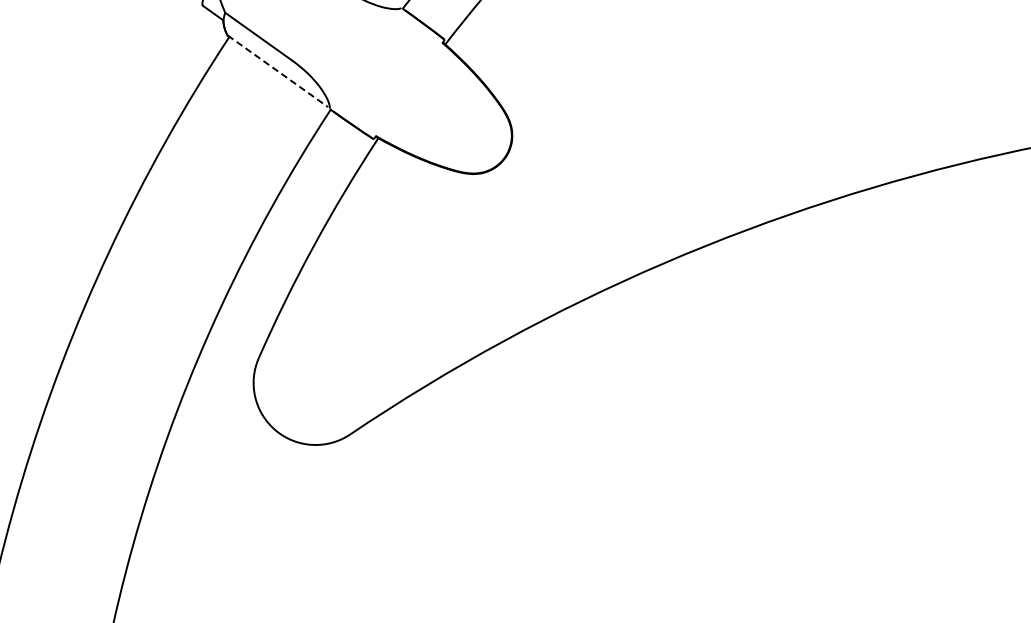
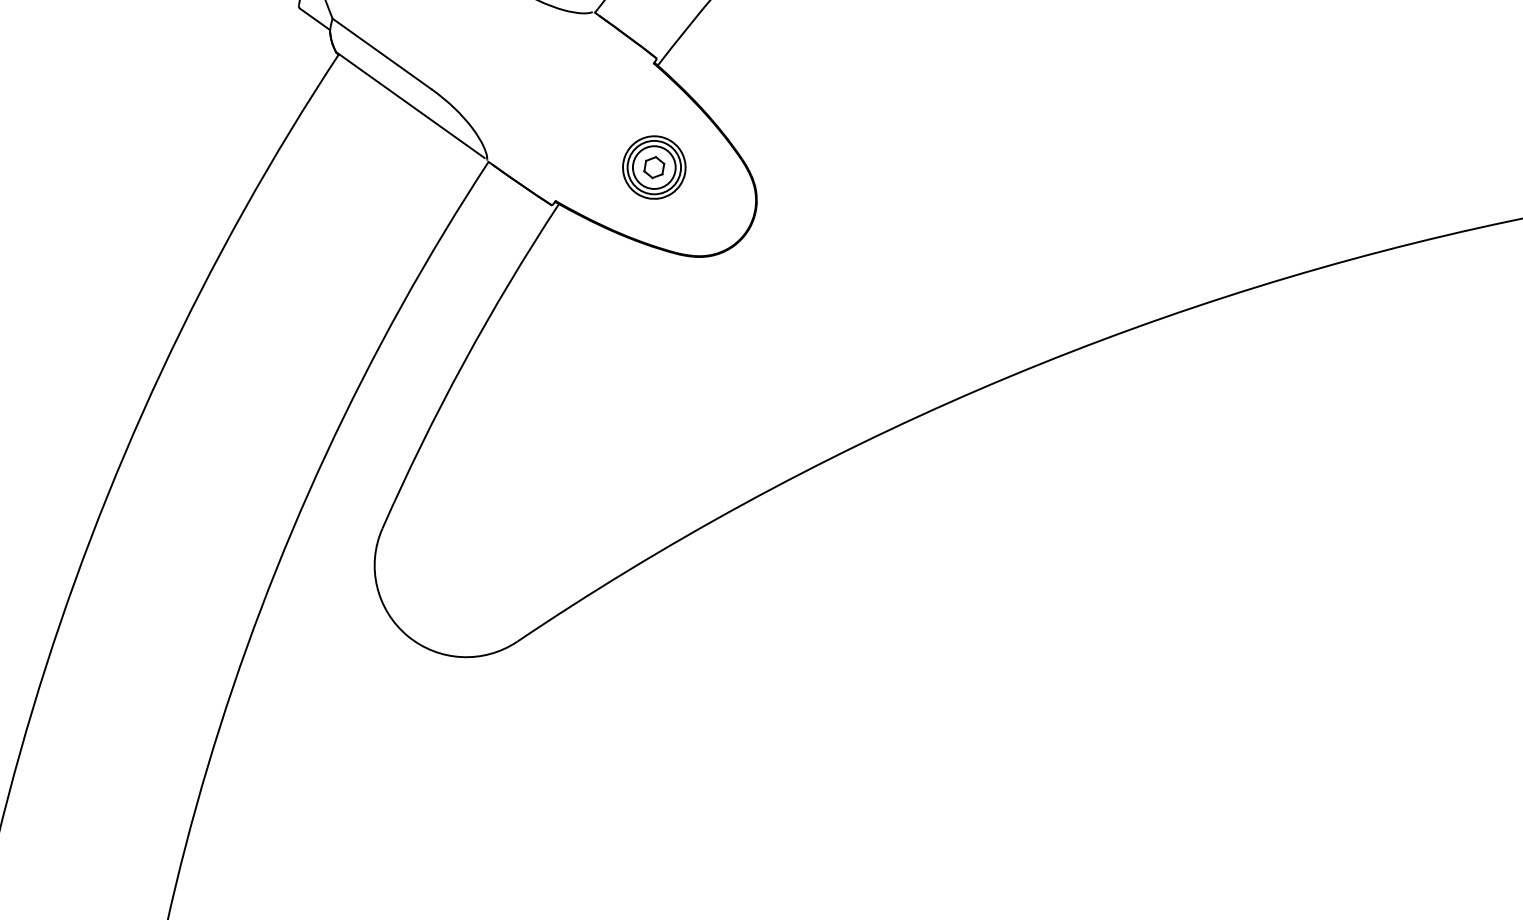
line: (277, 71) -> (409, 105), dashed -> solid
part: (442, 113) -> (653, 167), added

